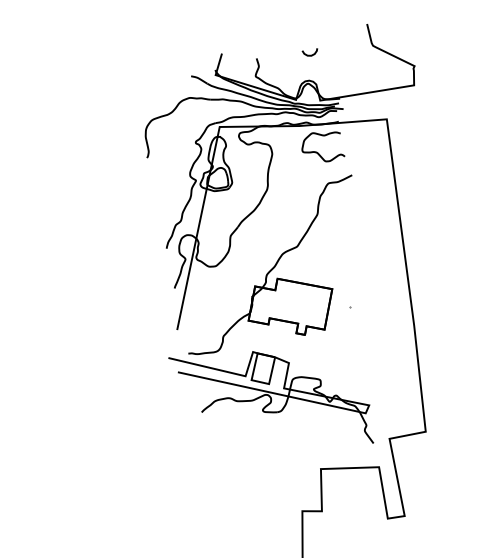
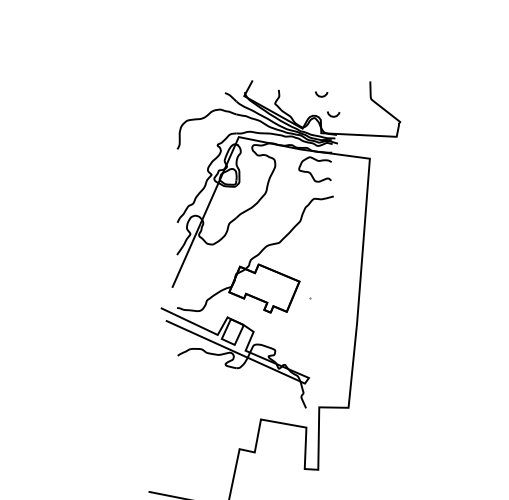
curve: (330, 75) -> (333, 115), added

